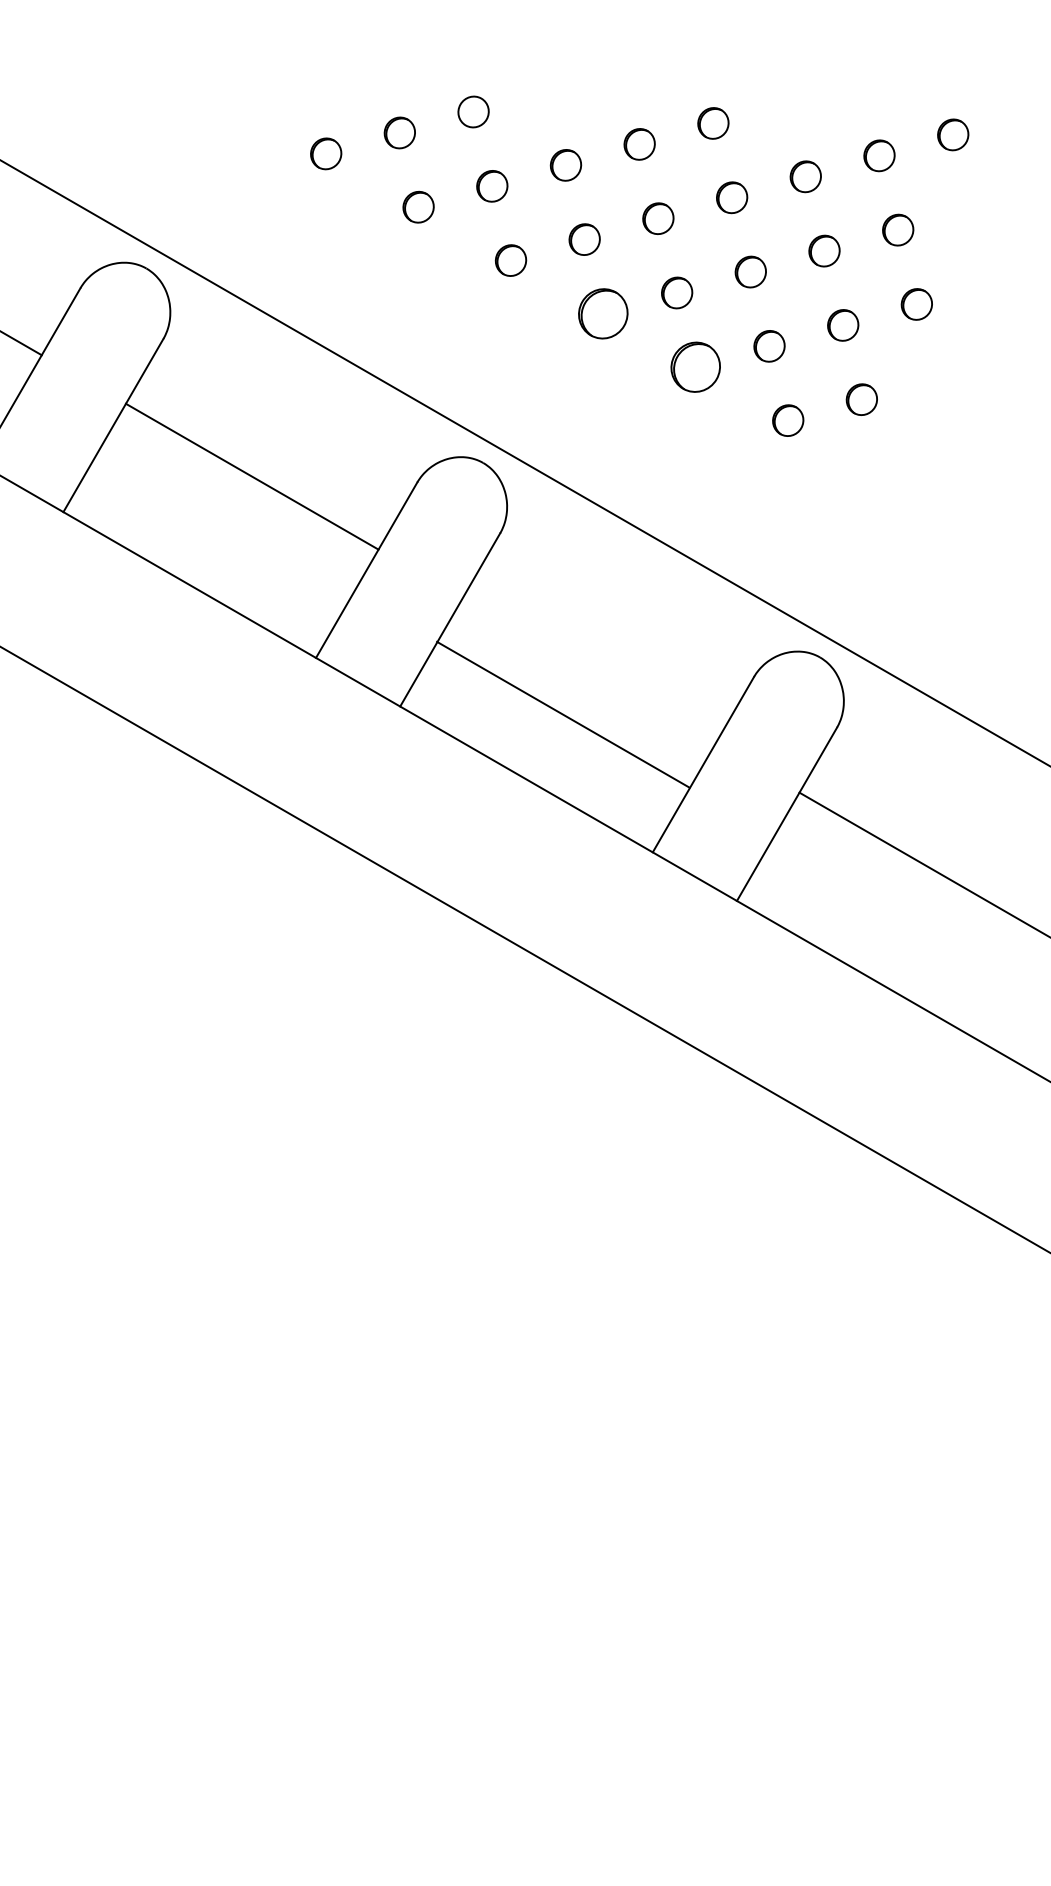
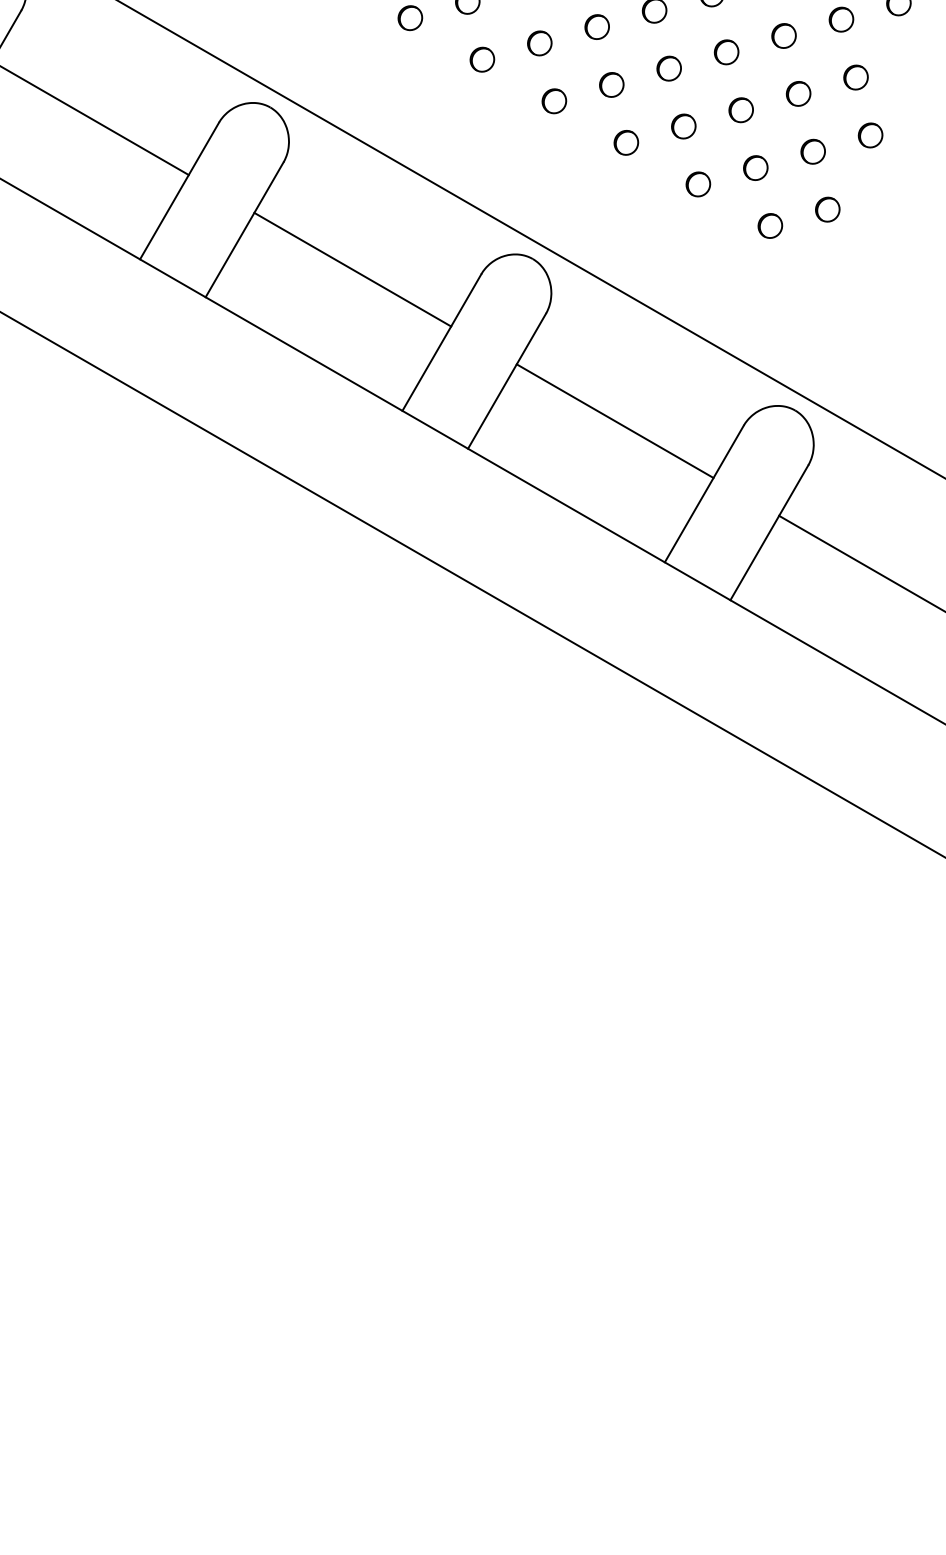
part: (603, 313) -> (626, 142), size x0.62
part: (695, 367) -> (698, 184), size x0.62
line: (562, 713) -> (614, 420), moved

